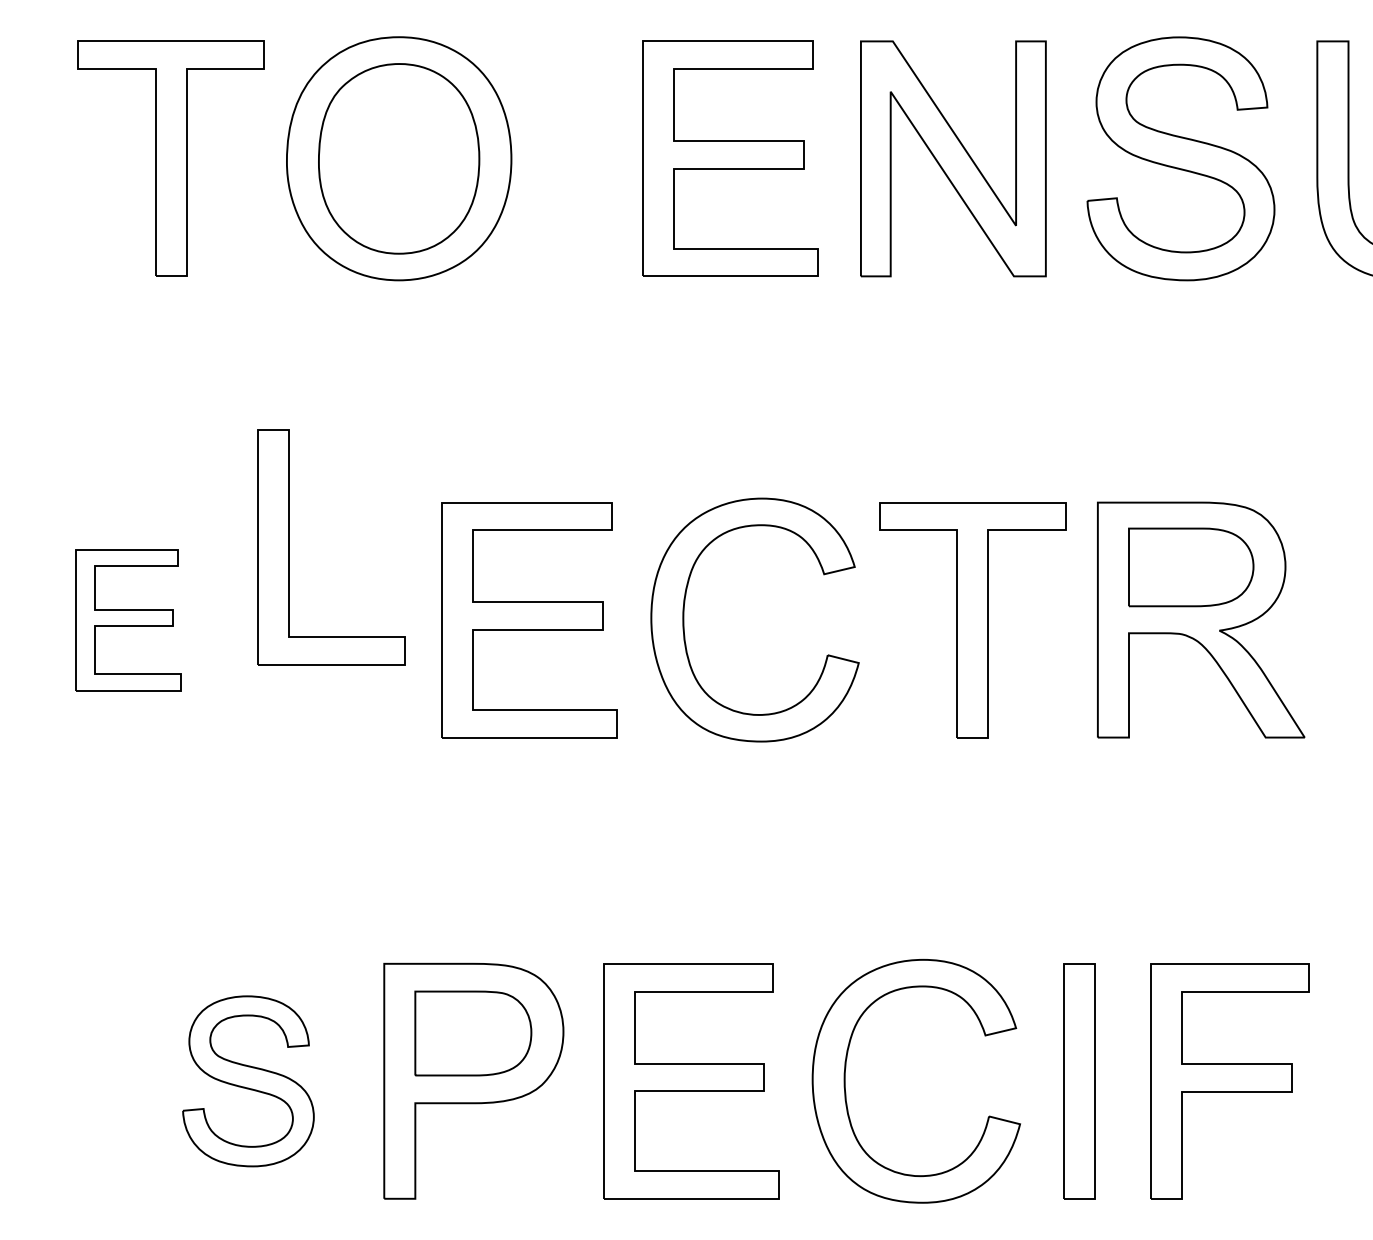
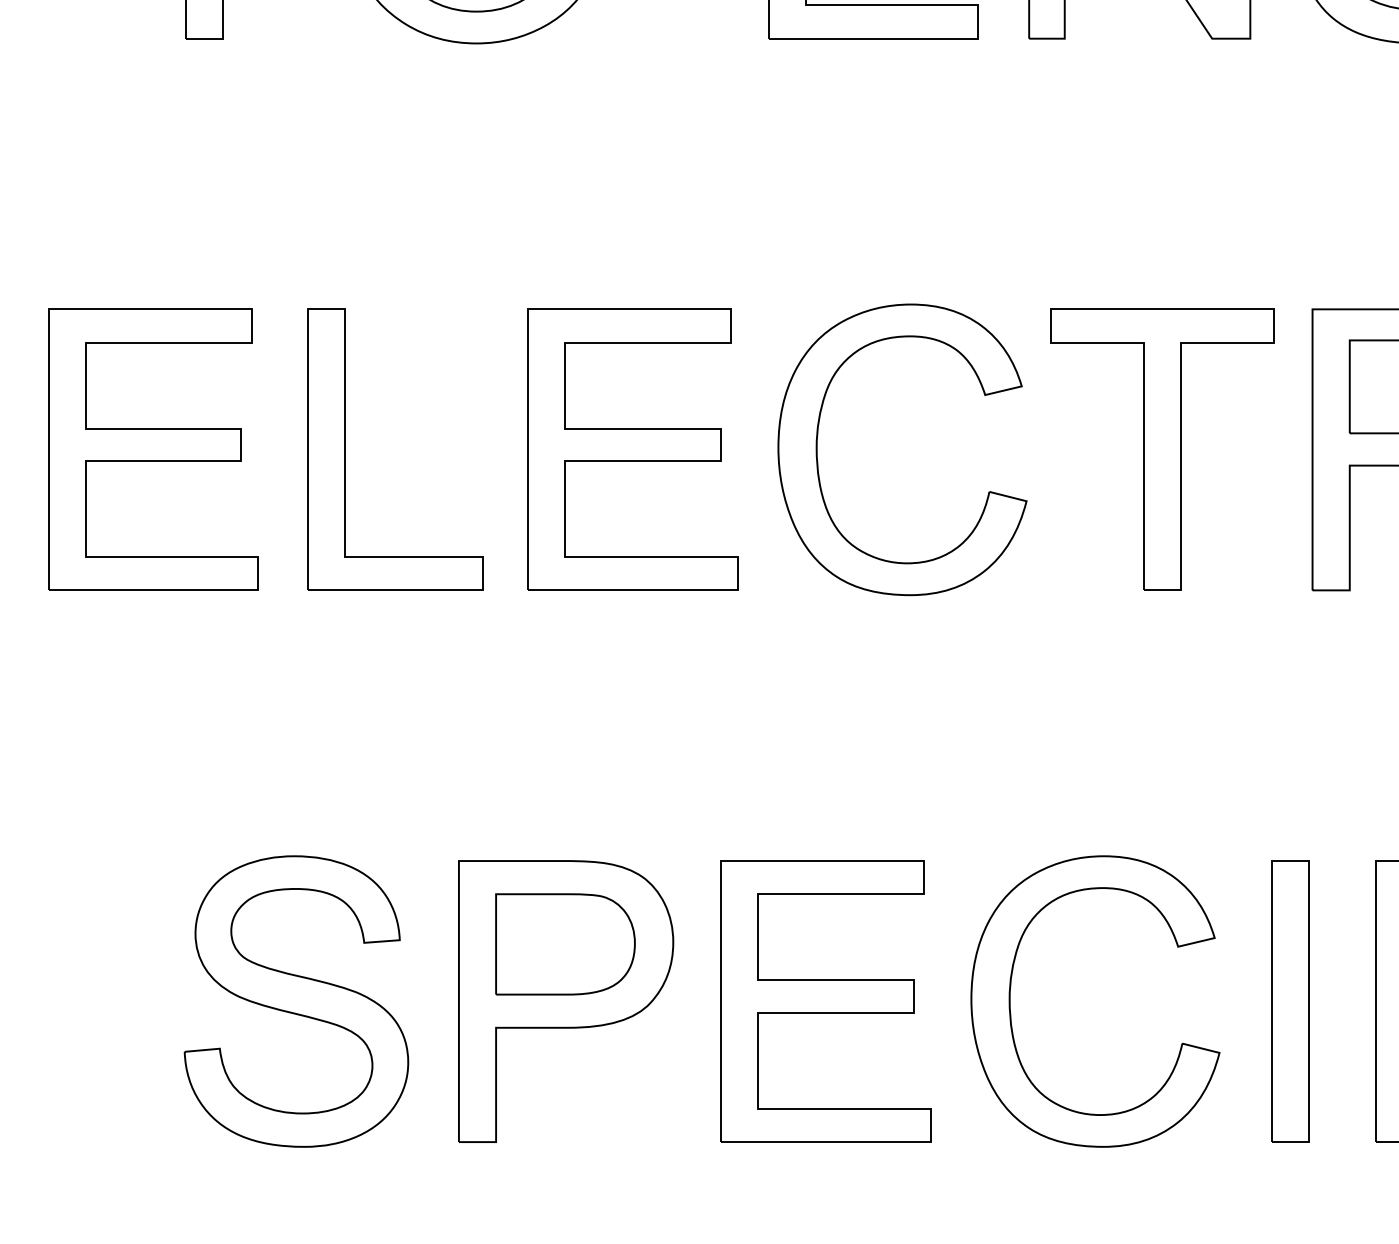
part: (289, 547) -> (345, 450), moved
part: (128, 620) -> (152, 450), size x1.67
part: (248, 1081) -> (296, 1001), size x1.43

